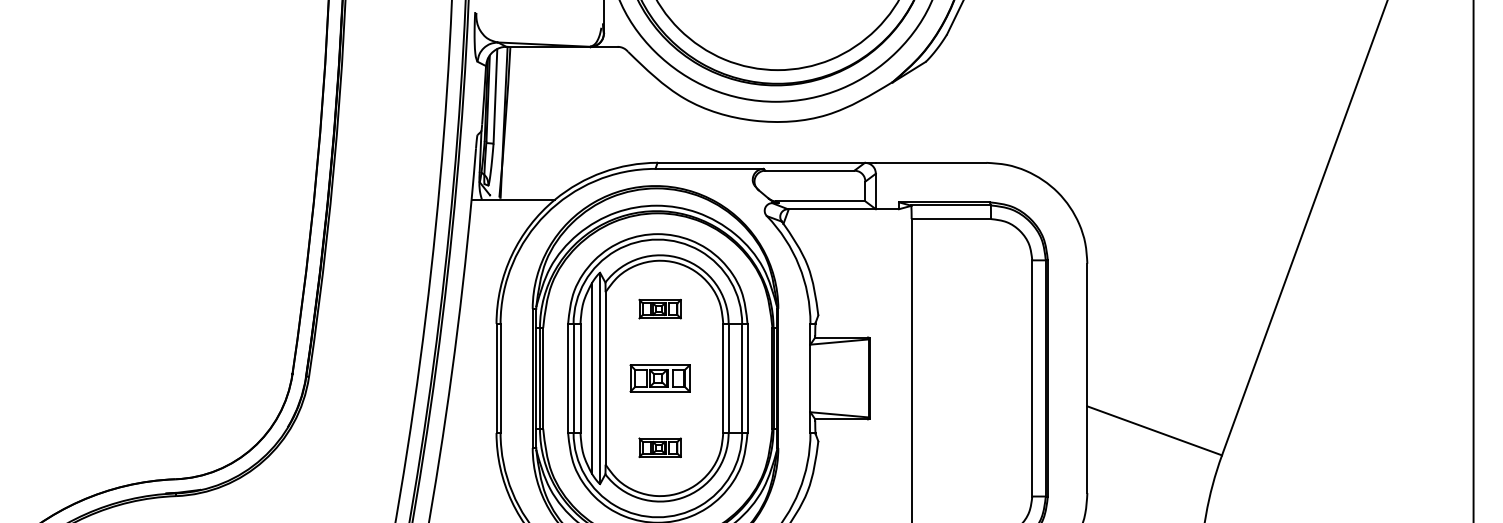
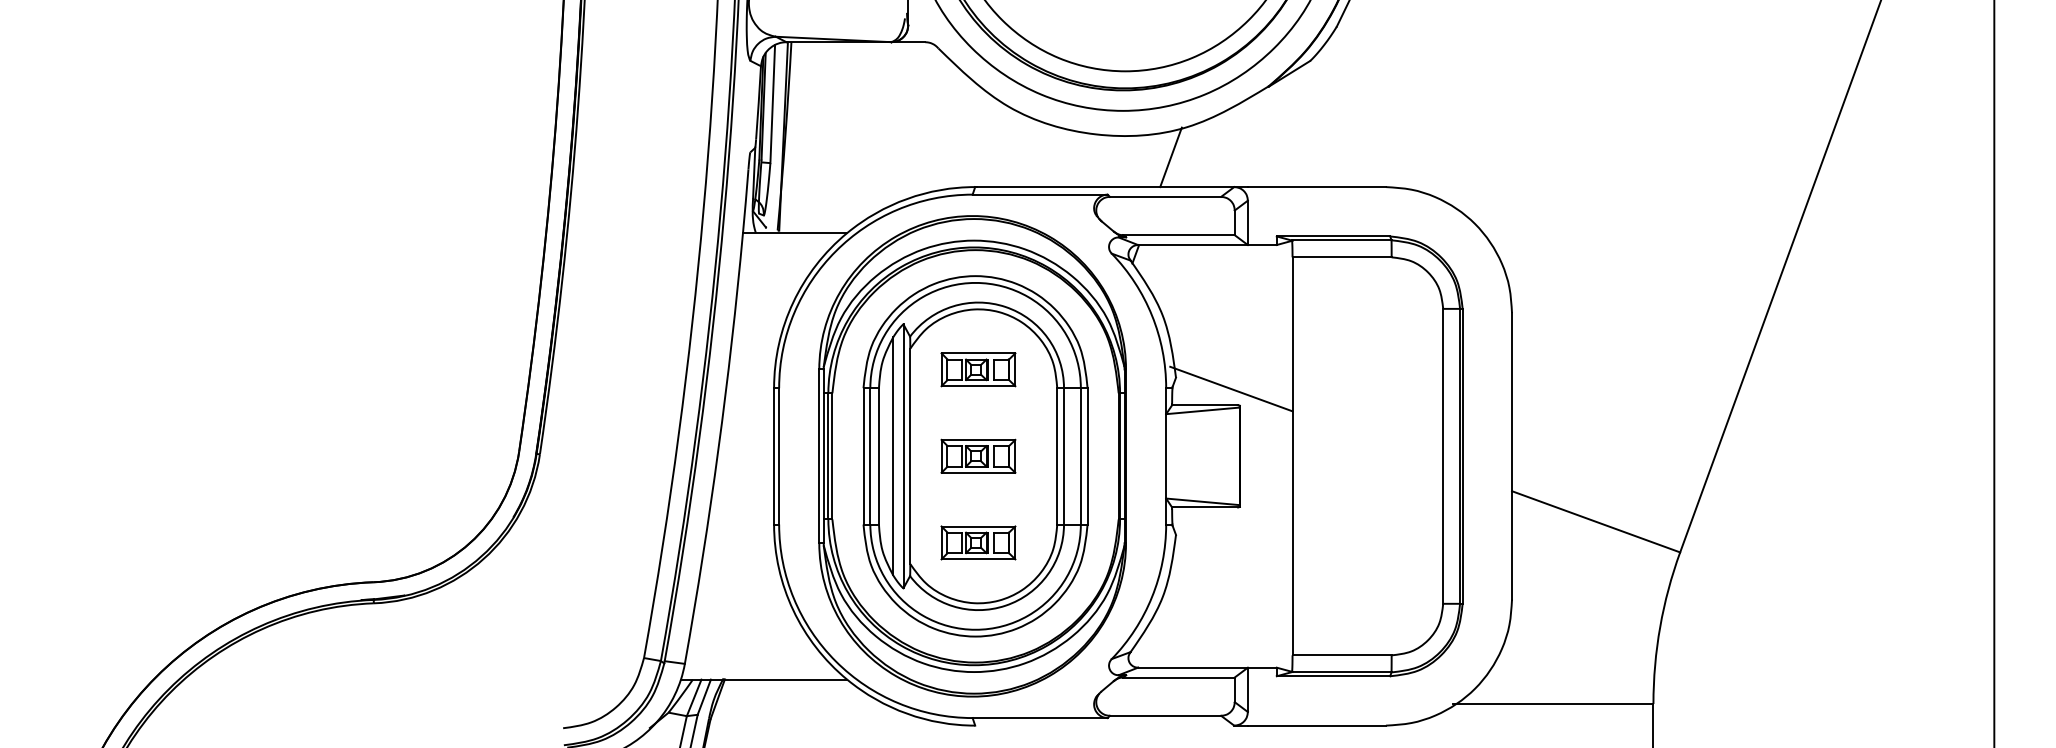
line: (813, 139) -> (1170, 157), added
part: (660, 308) -> (978, 369), size x1.43
line: (862, 324) -> (1231, 388), added
part: (660, 447) -> (978, 542), size x1.43

